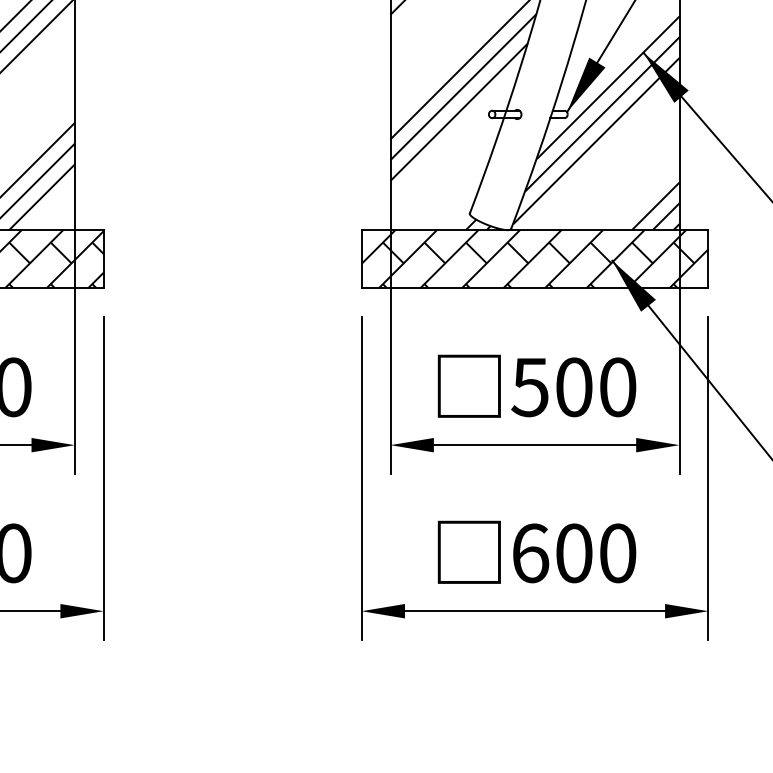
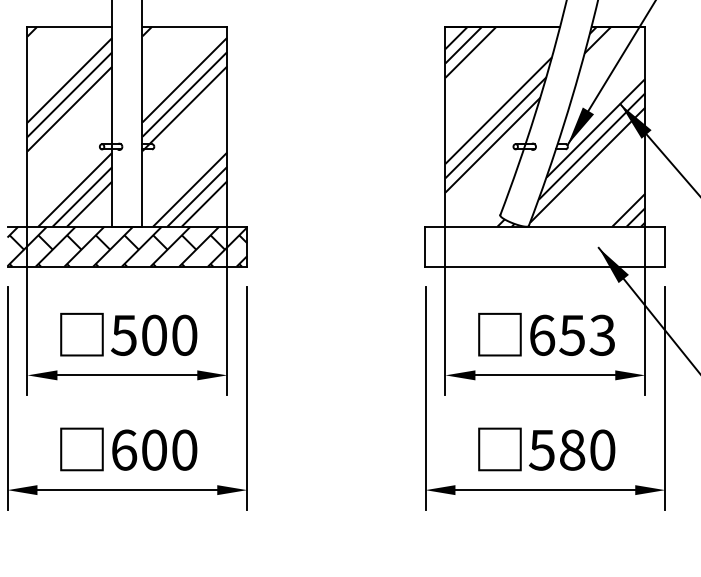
hatch: (535, 258) -> (545, 246), removed
text: (574, 386) -> (572, 334), 500 -> 653
text: (552, 552) -> (557, 449), 600 -> 580

